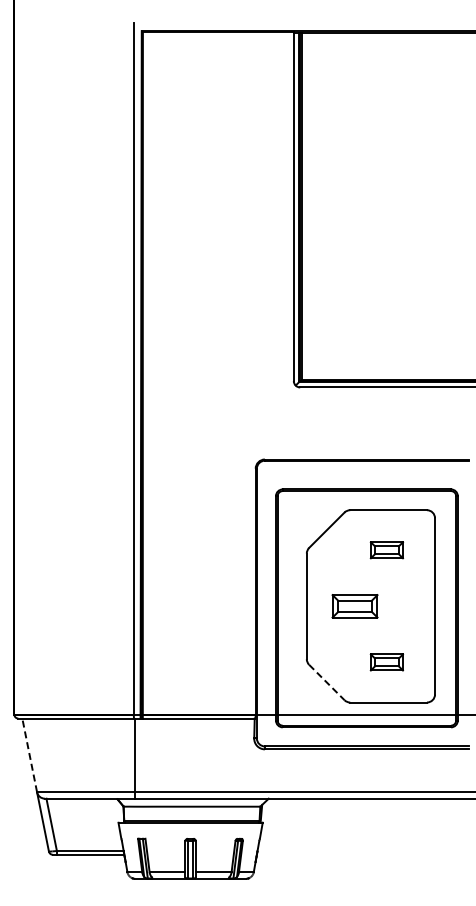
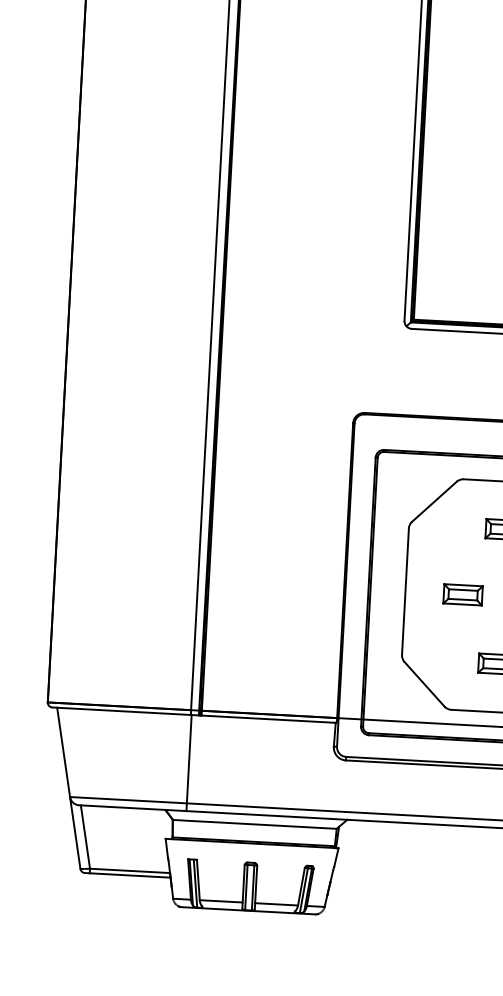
part: (354, 606) -> (462, 594), size x0.71
line: (327, 682) -> (425, 684), dashed -> solid
line: (29, 755) -> (63, 752), dashed -> solid

